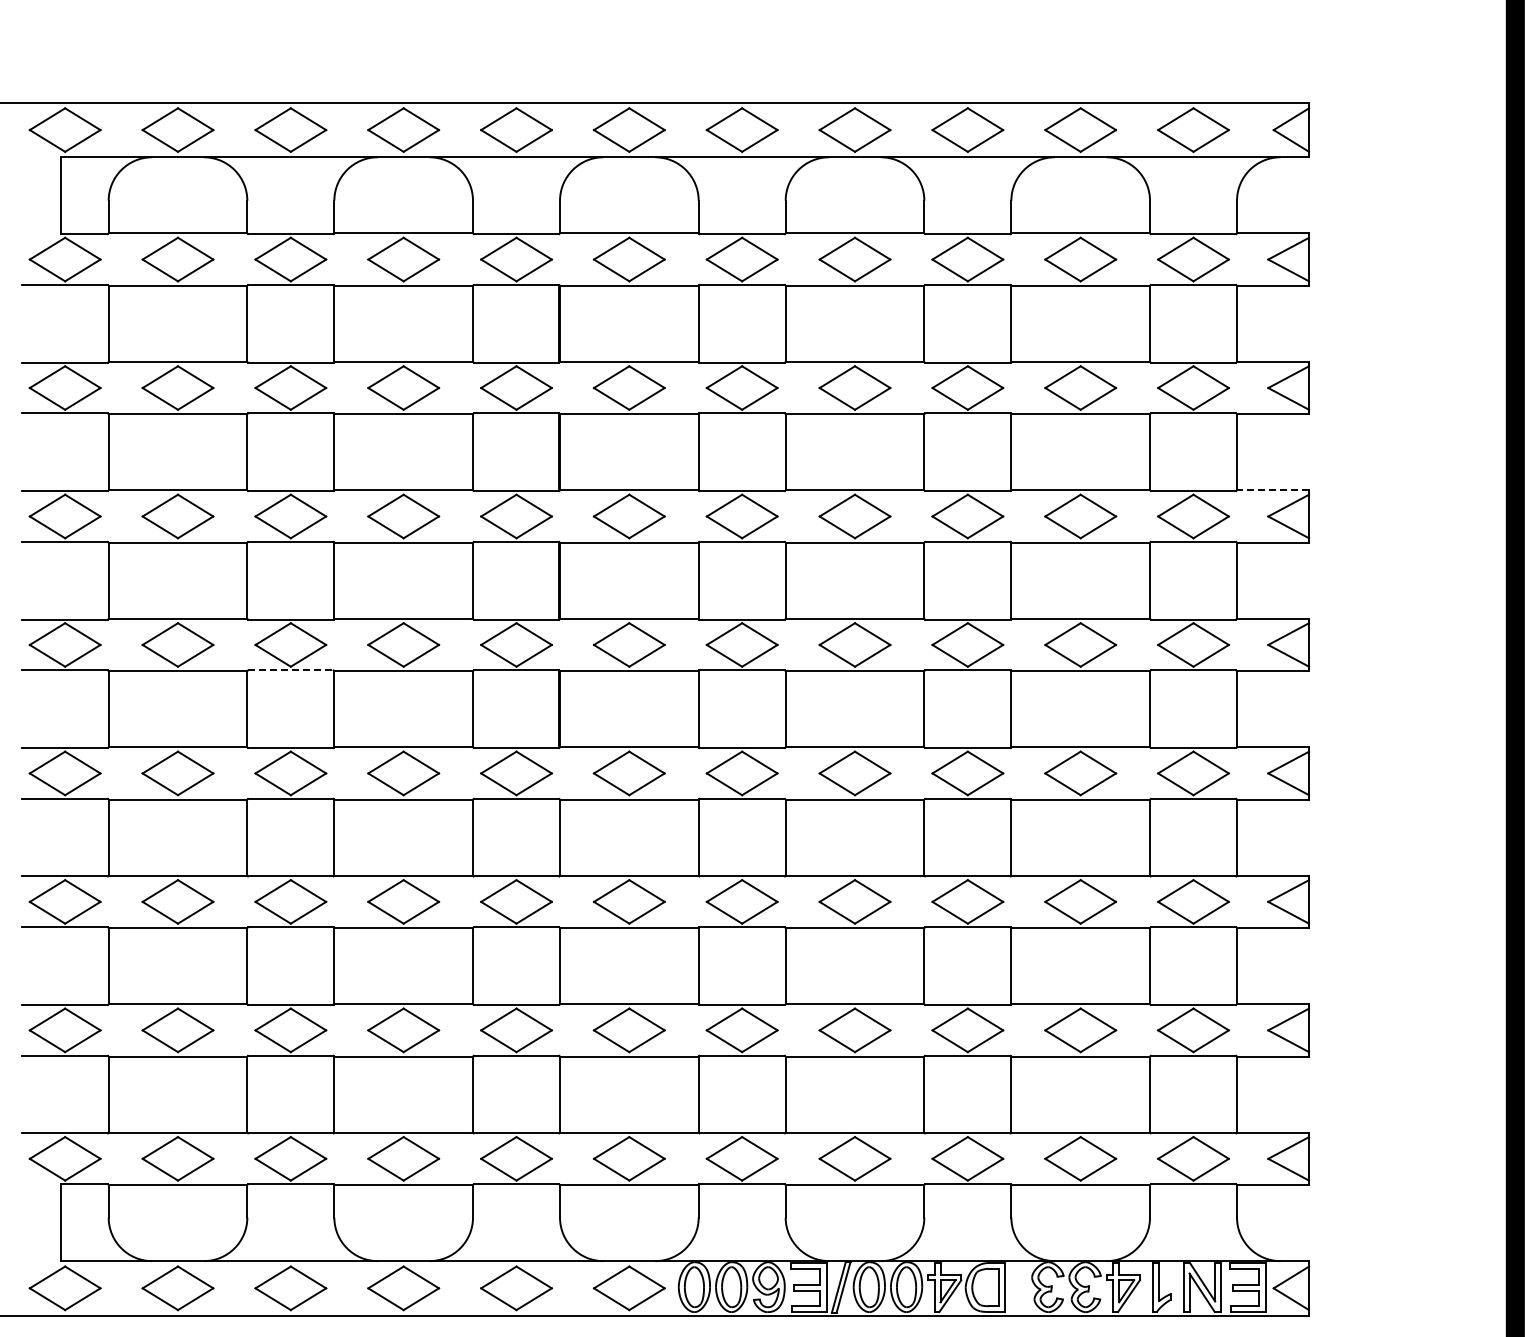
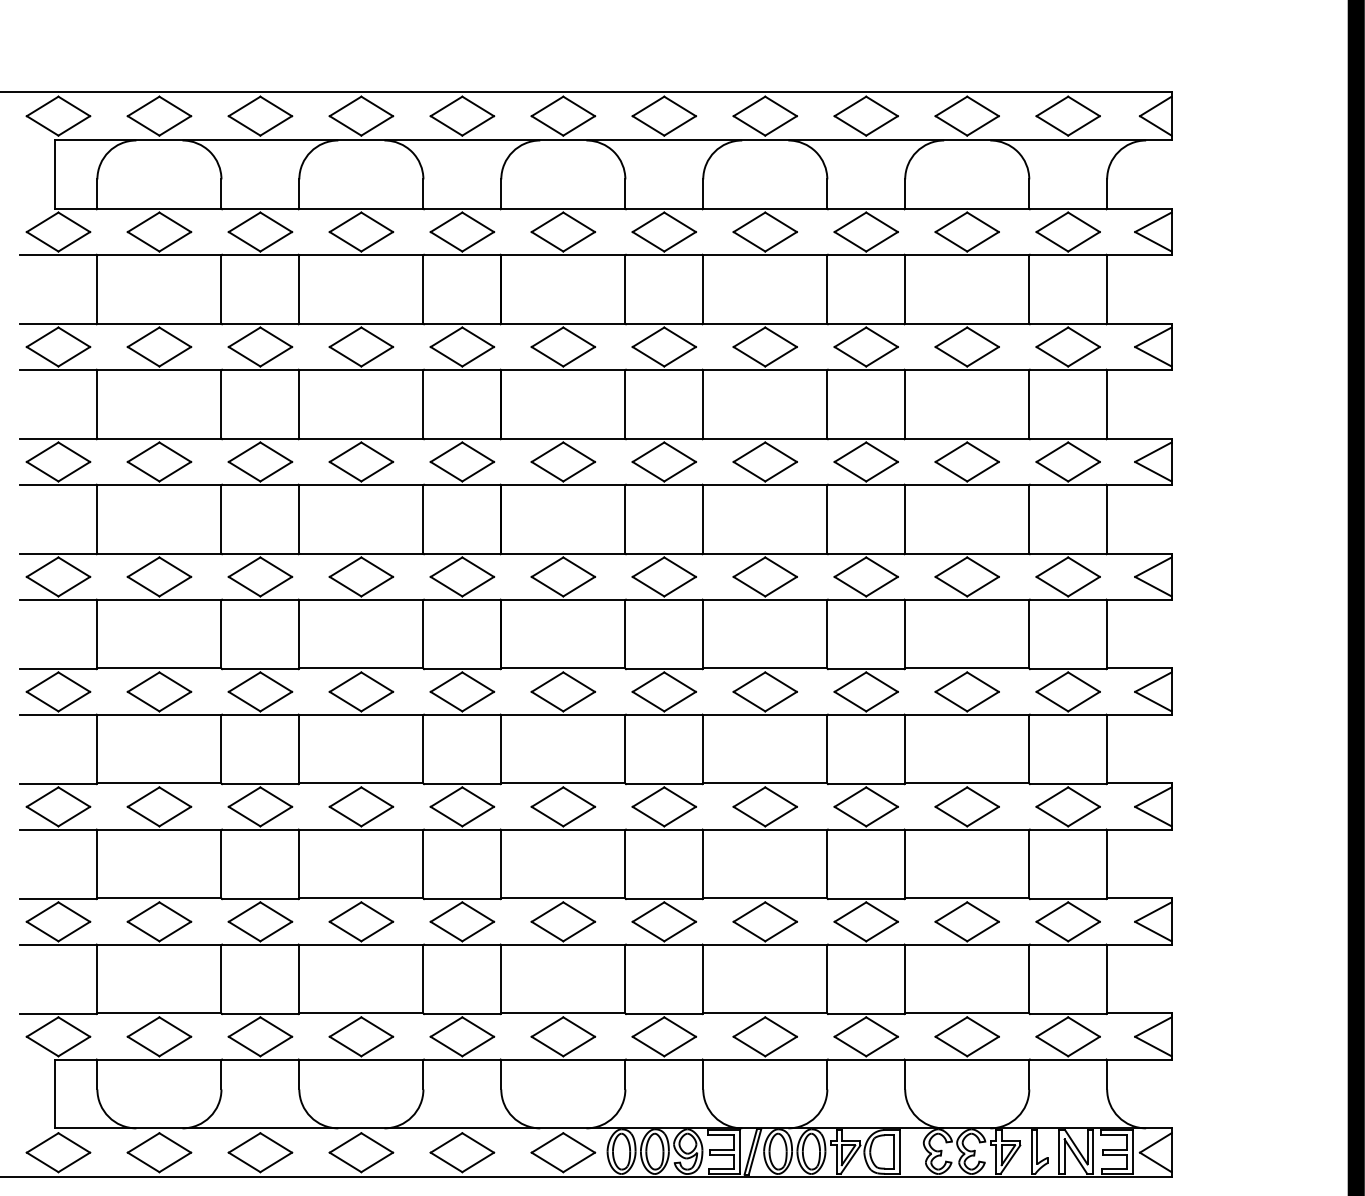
line: (1272, 490) -> (1138, 438), dashed -> solid
line: (290, 670) -> (260, 599), dashed -> solid

